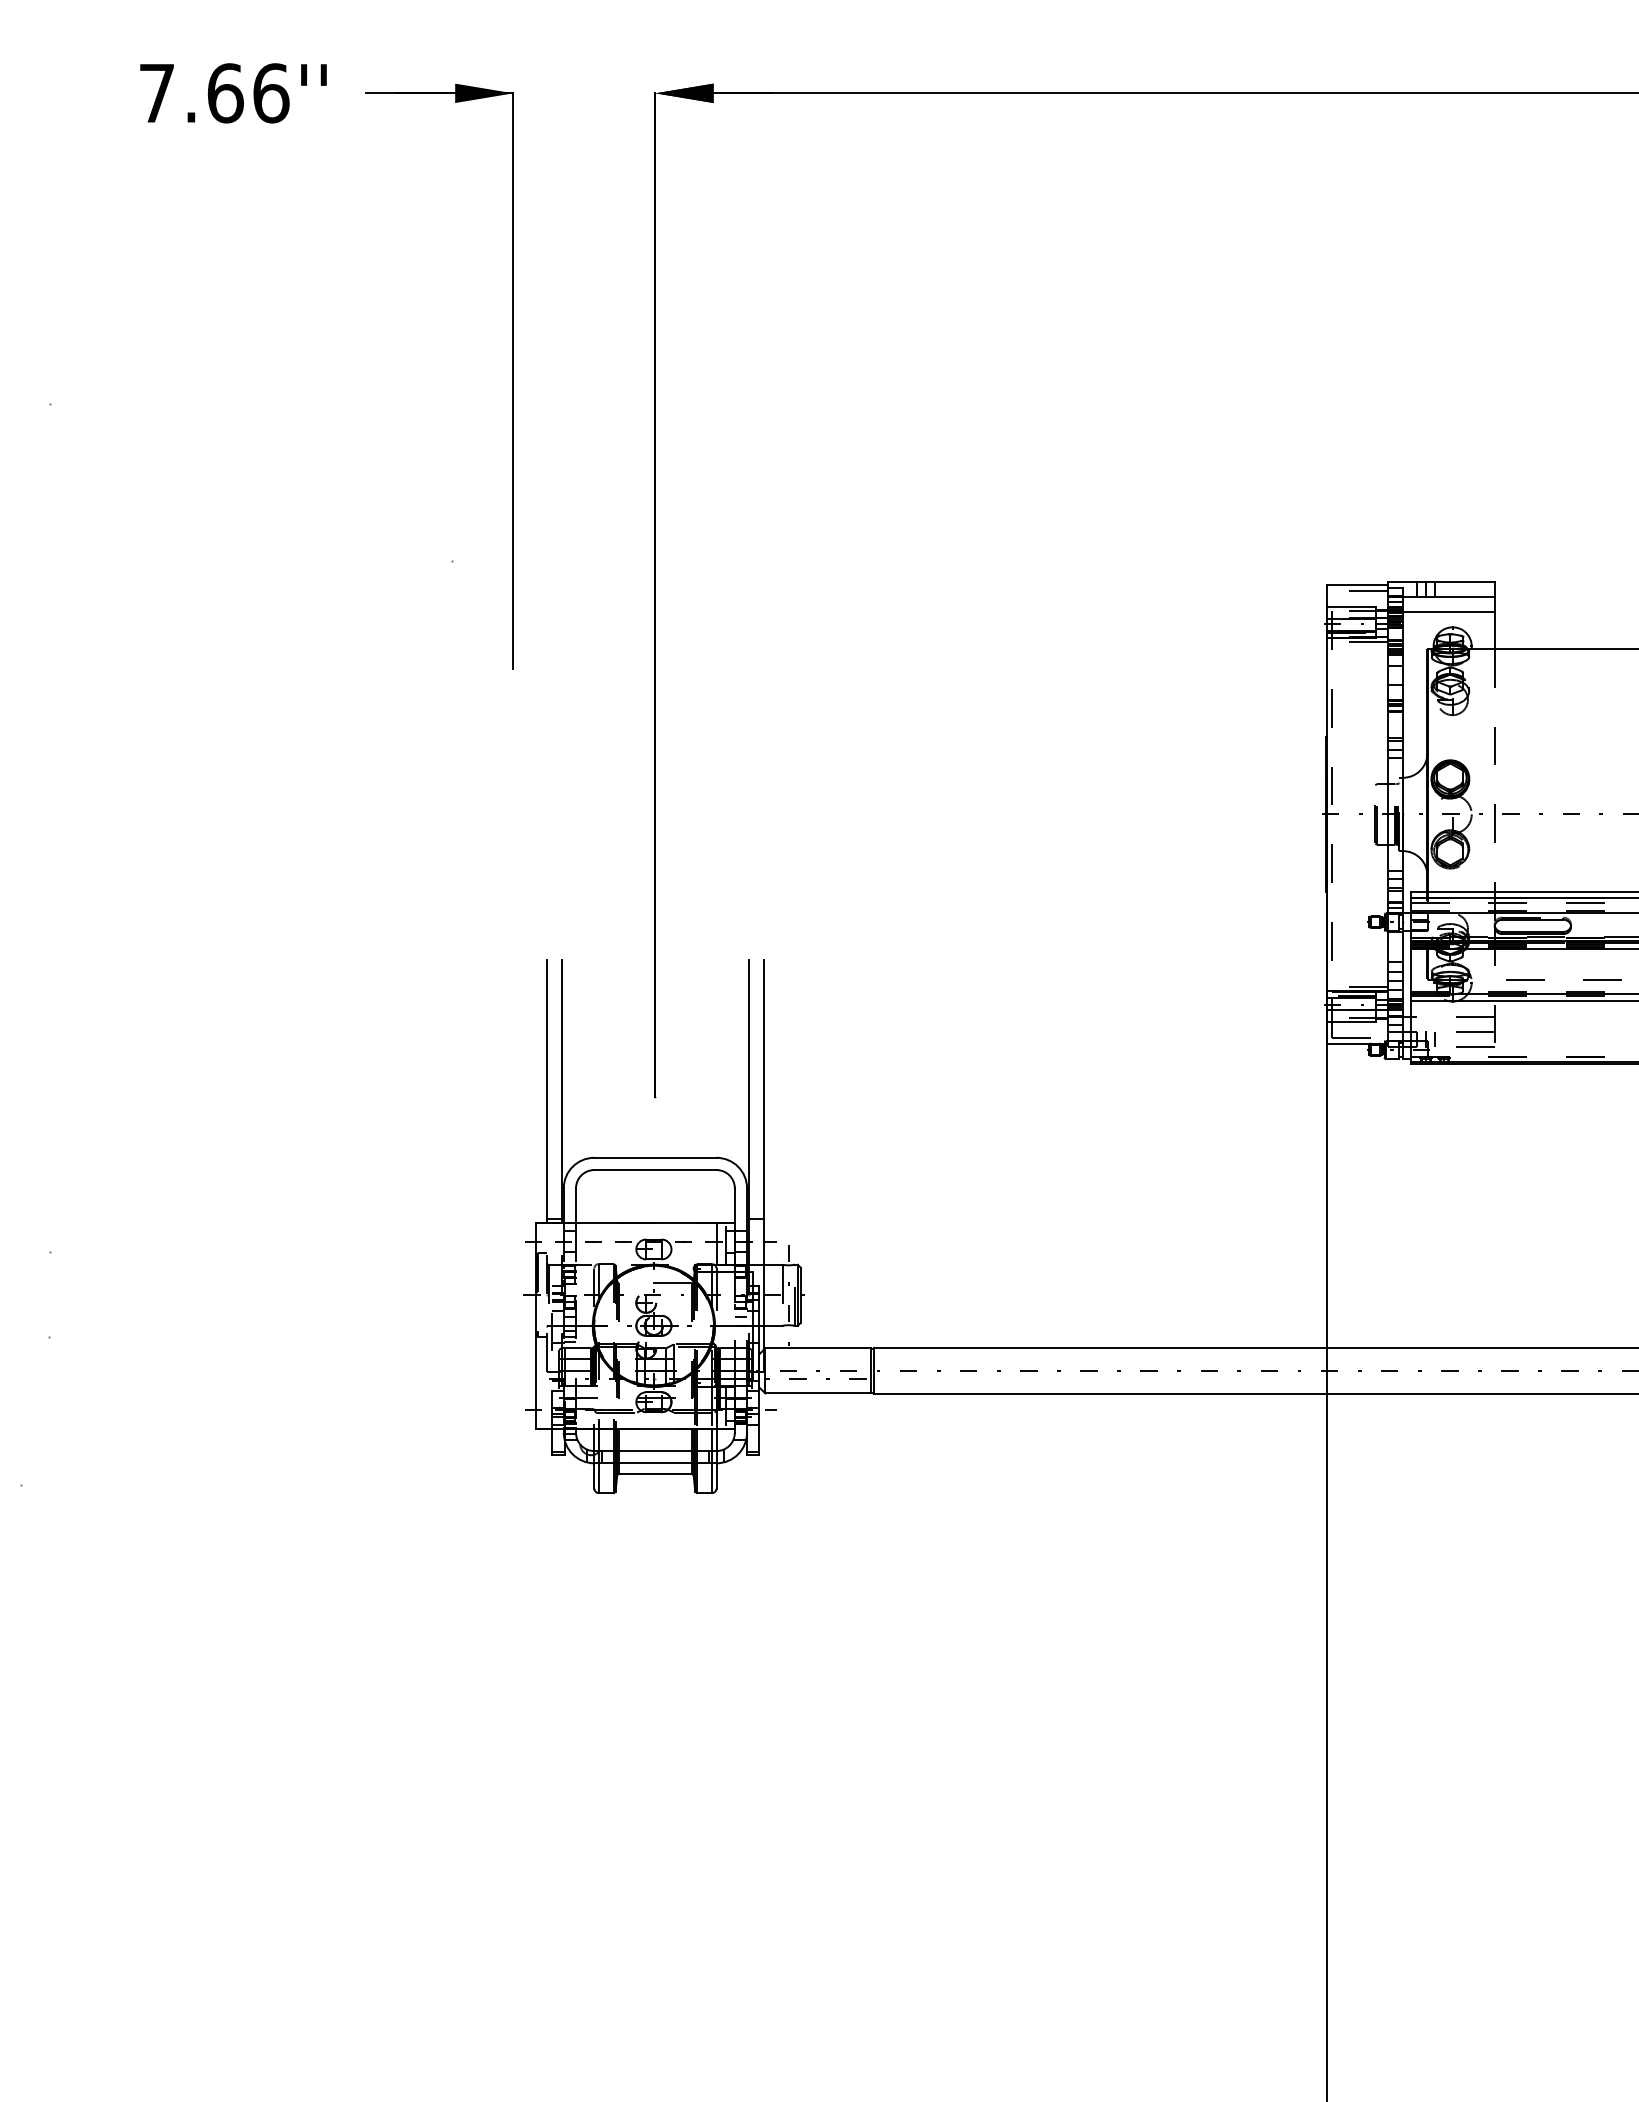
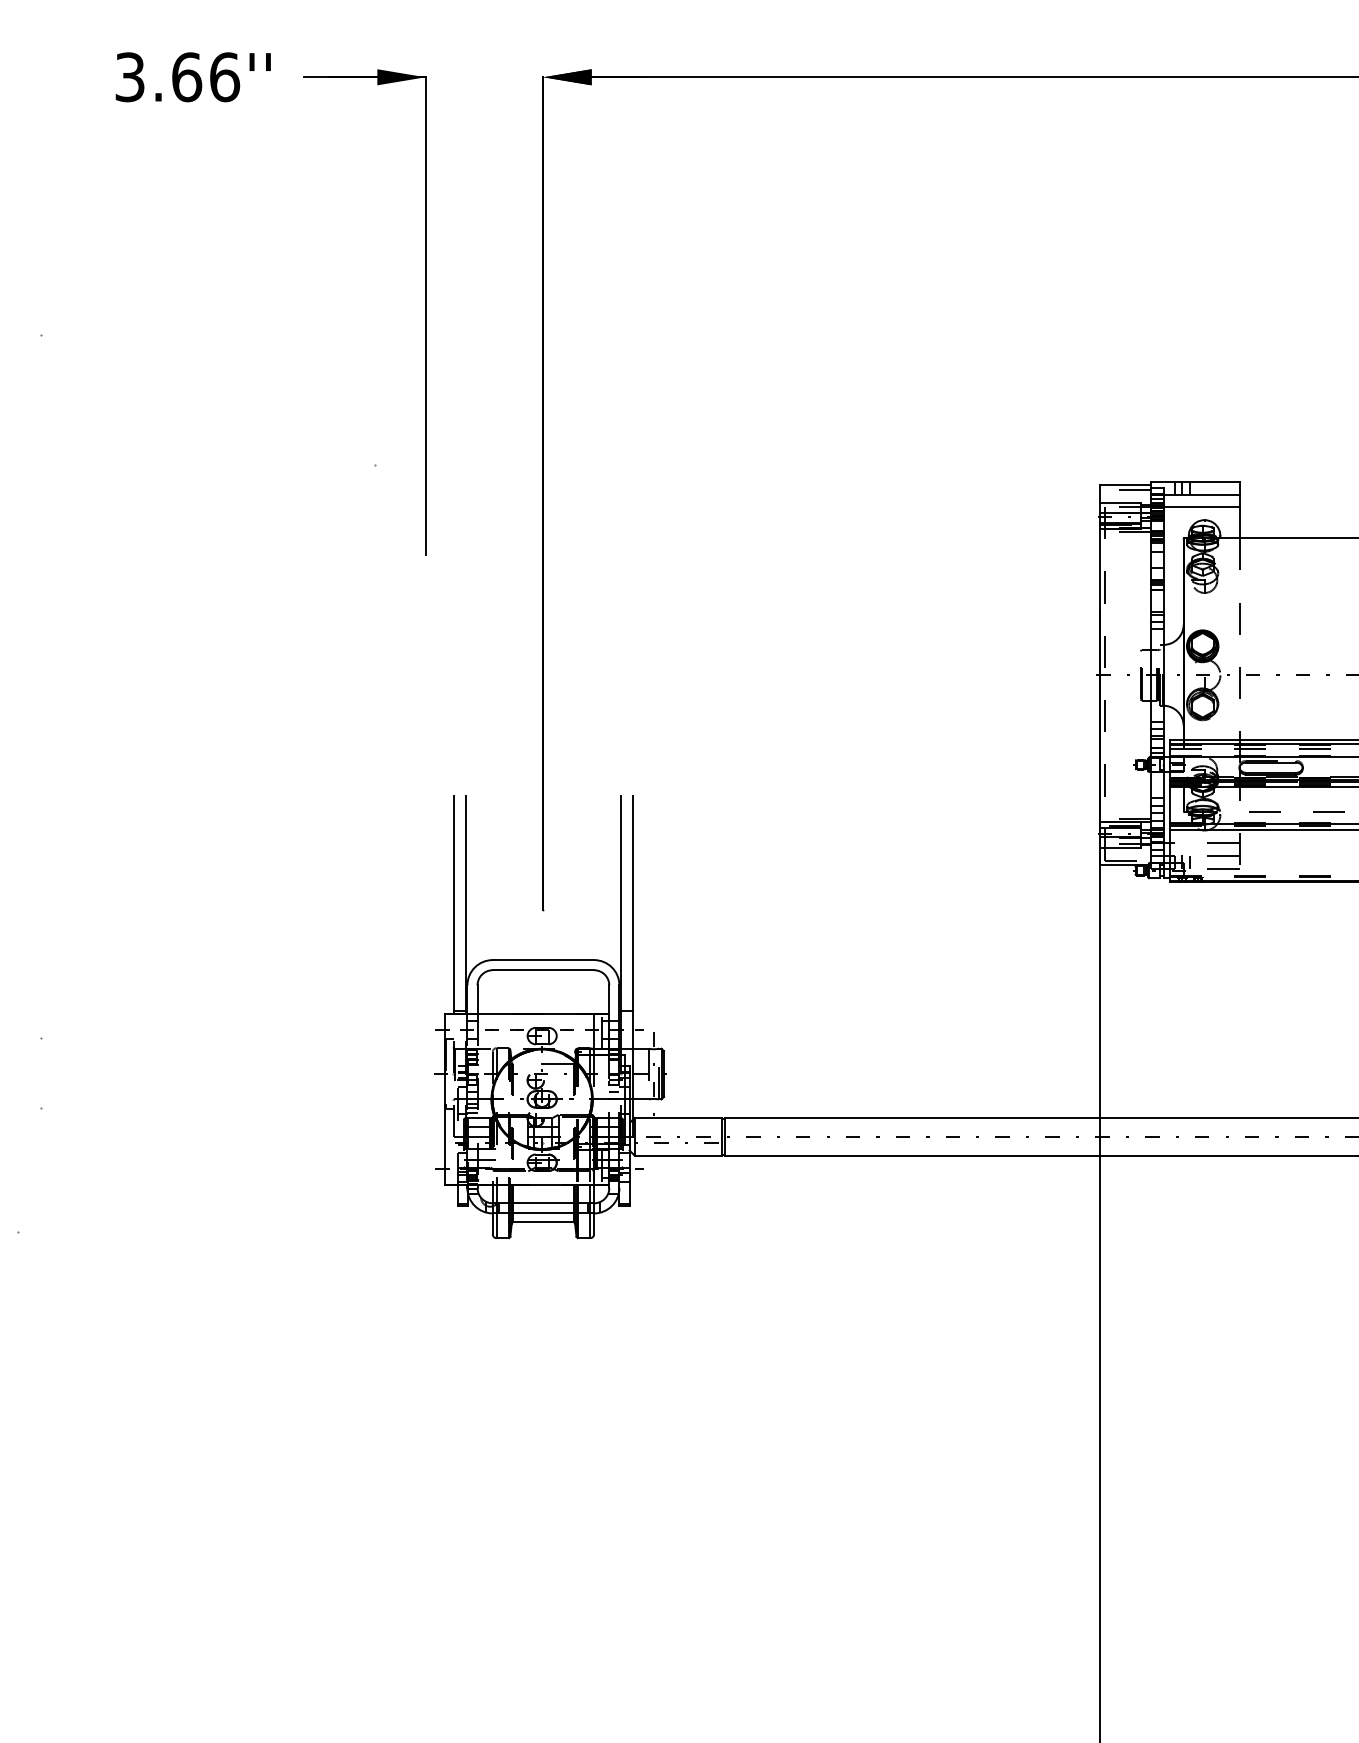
text: (156, 93) -> (129, 77), 7.66'' -> 3.66''

